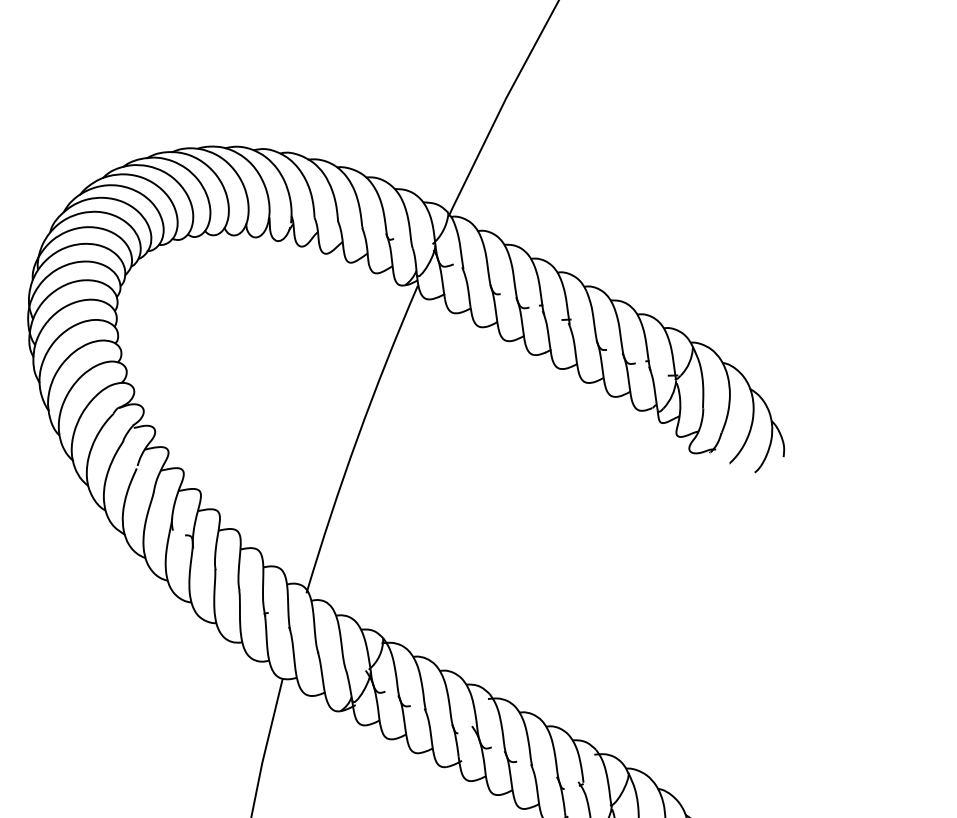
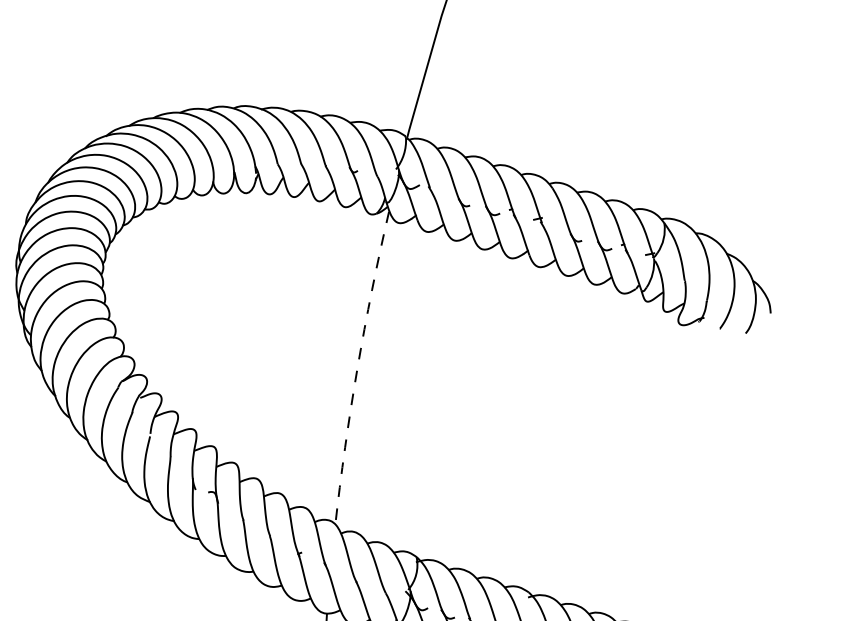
arc: (357, 437) -> (357, 368), solid -> dashed

